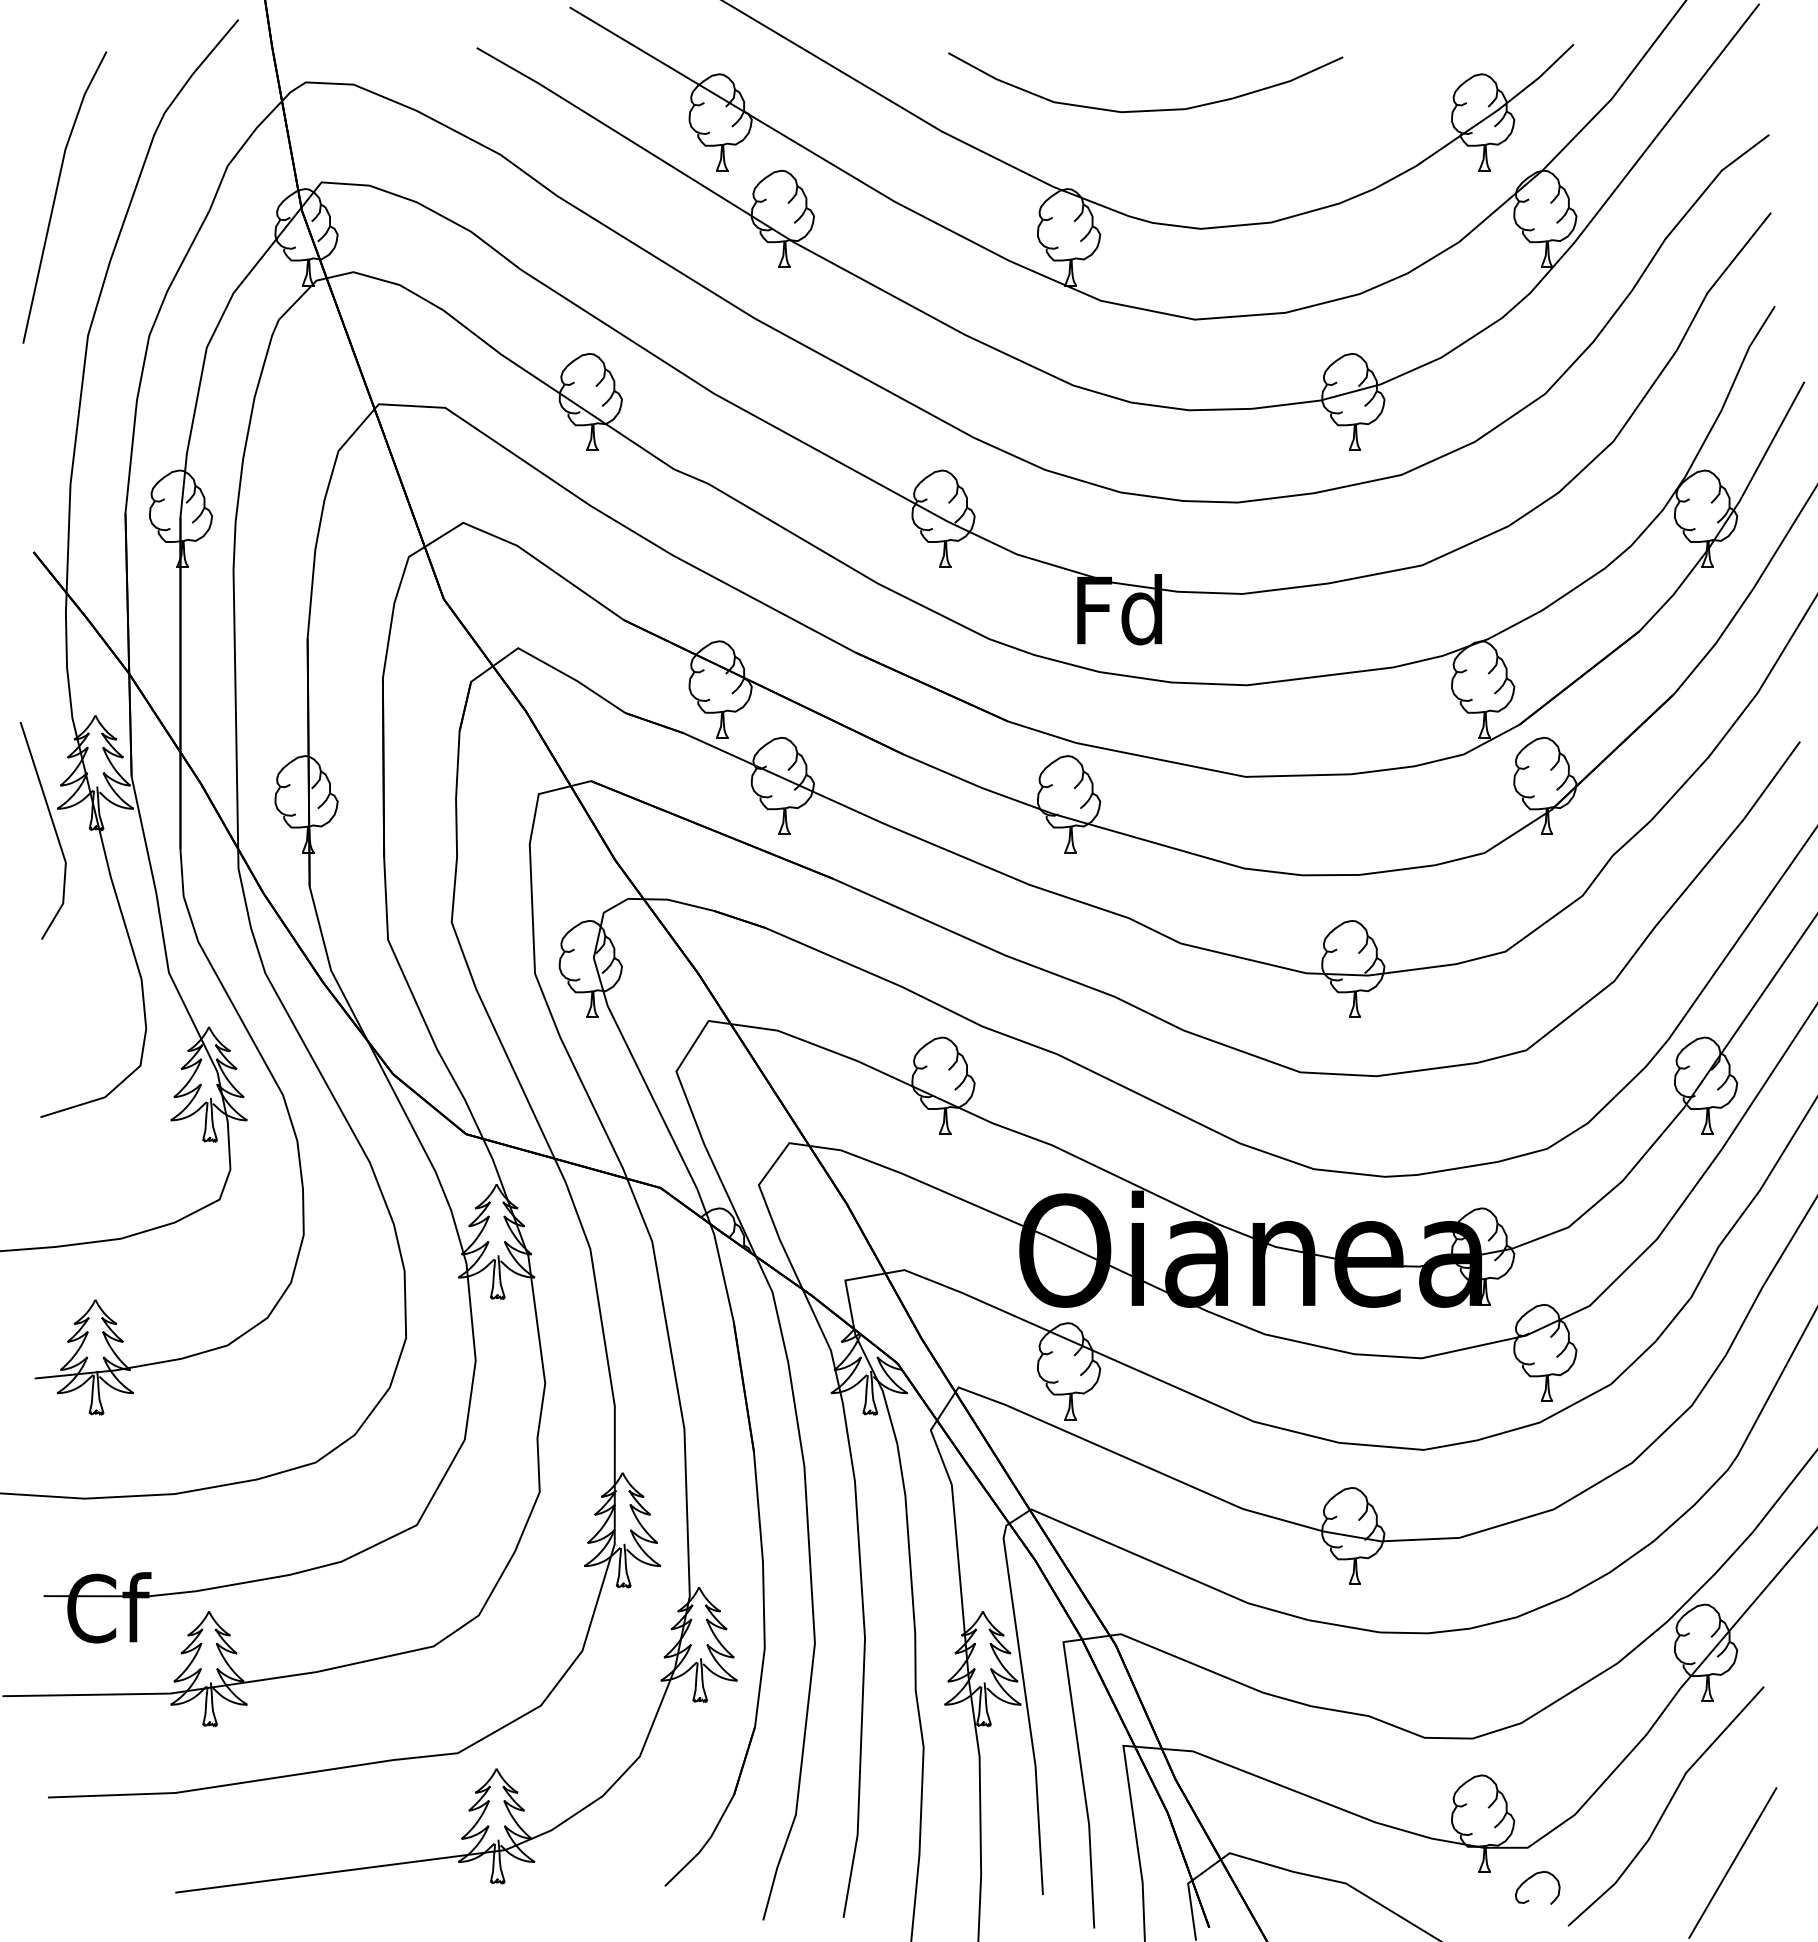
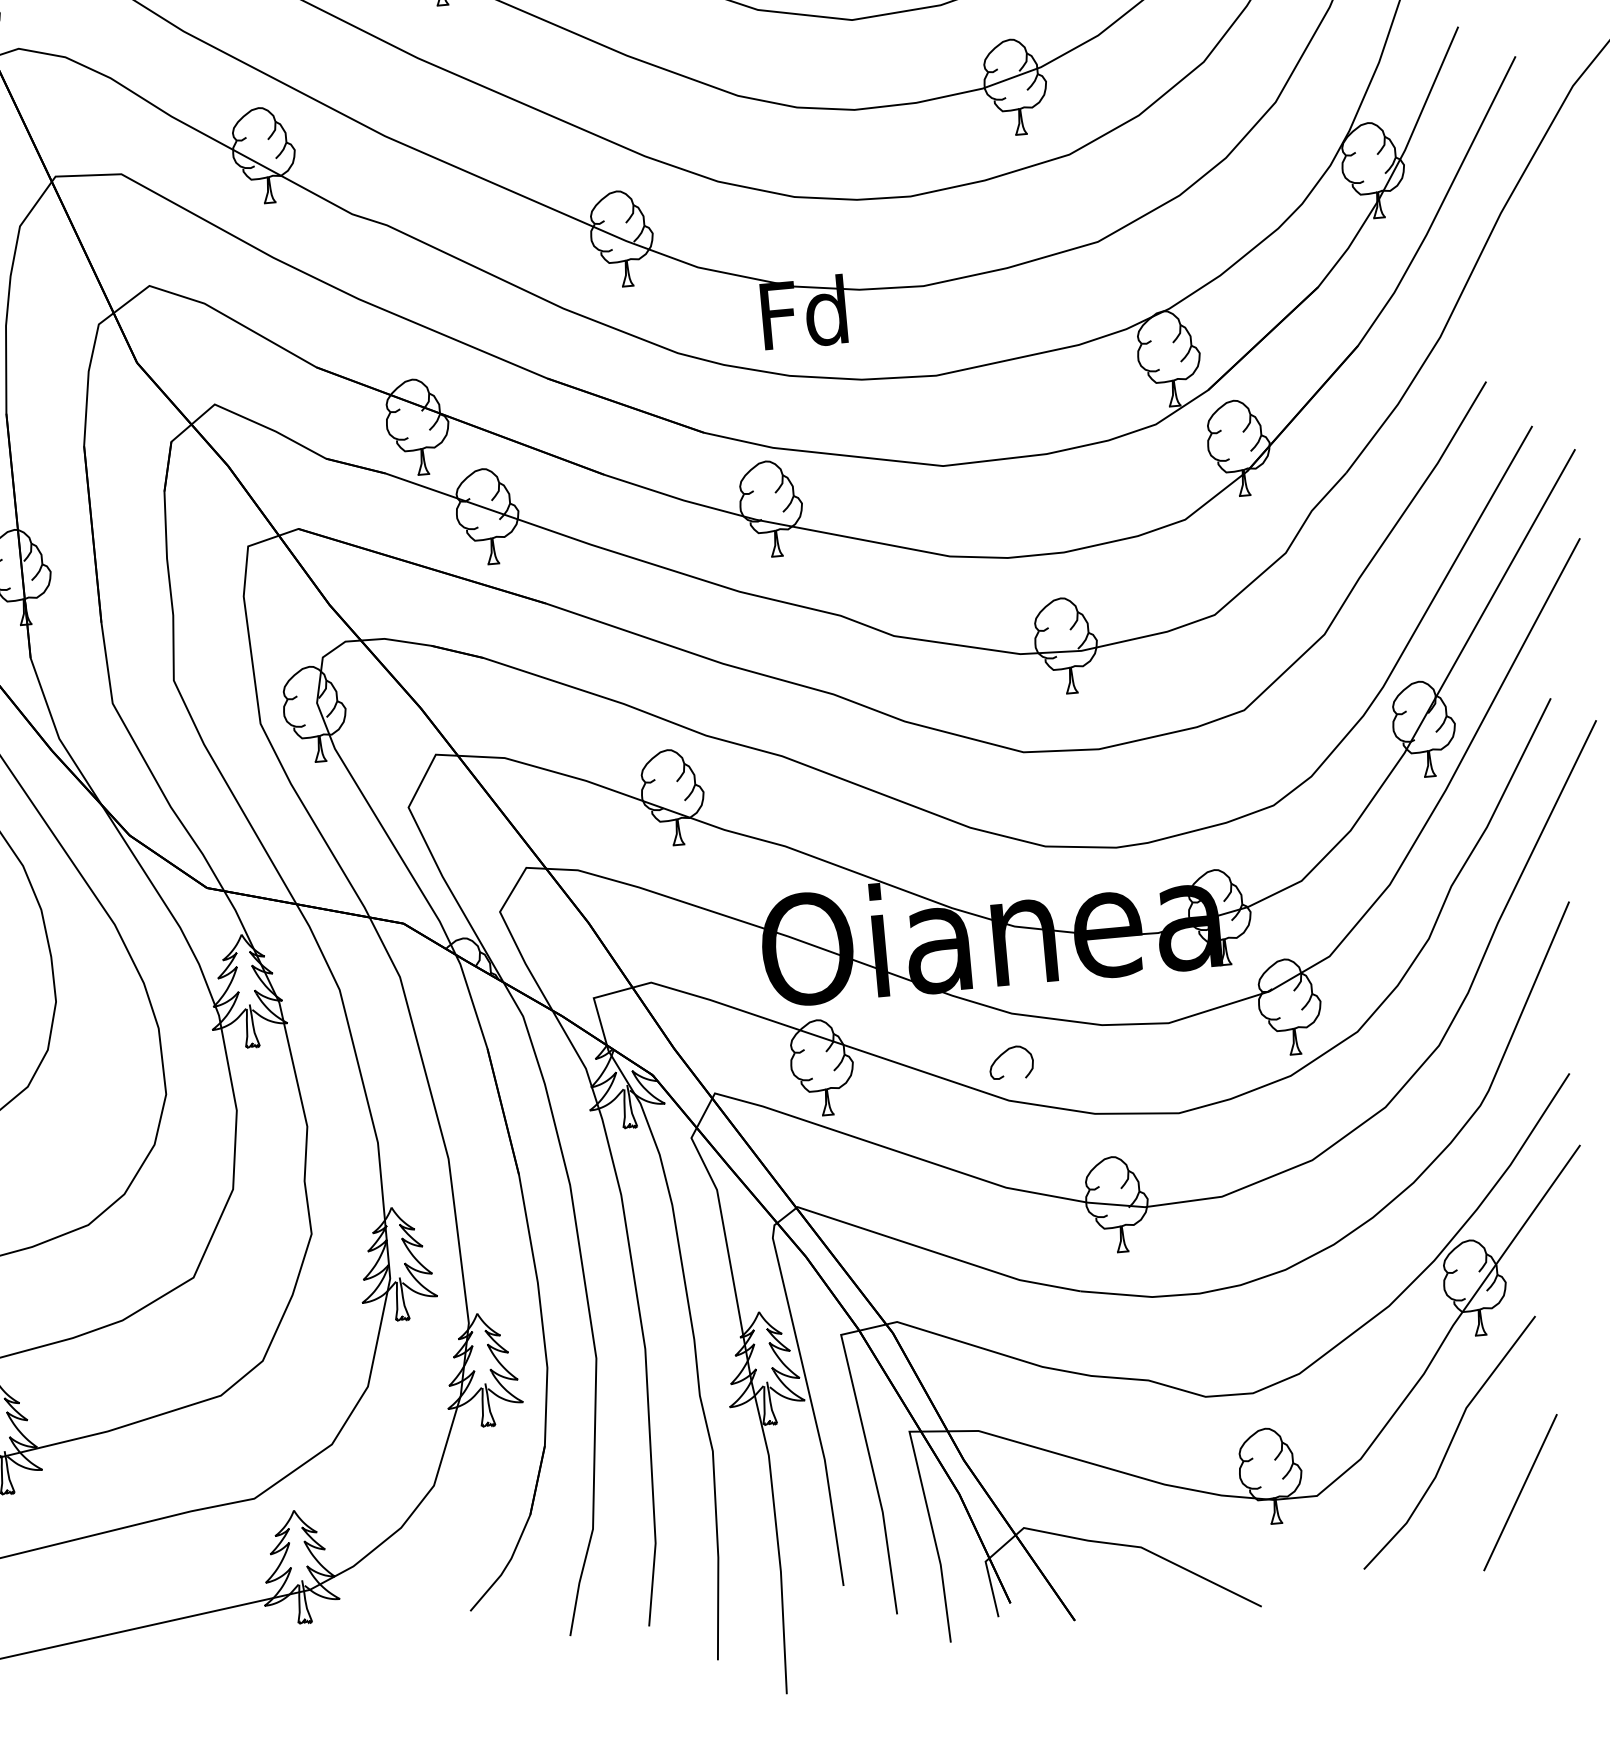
curve: (1532, 1877) -> (1005, 1053), moved

